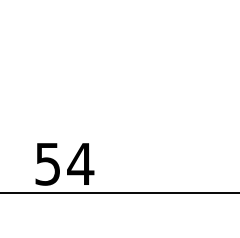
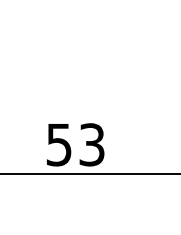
text: (80, 163) -> (91, 144), 54 -> 53

